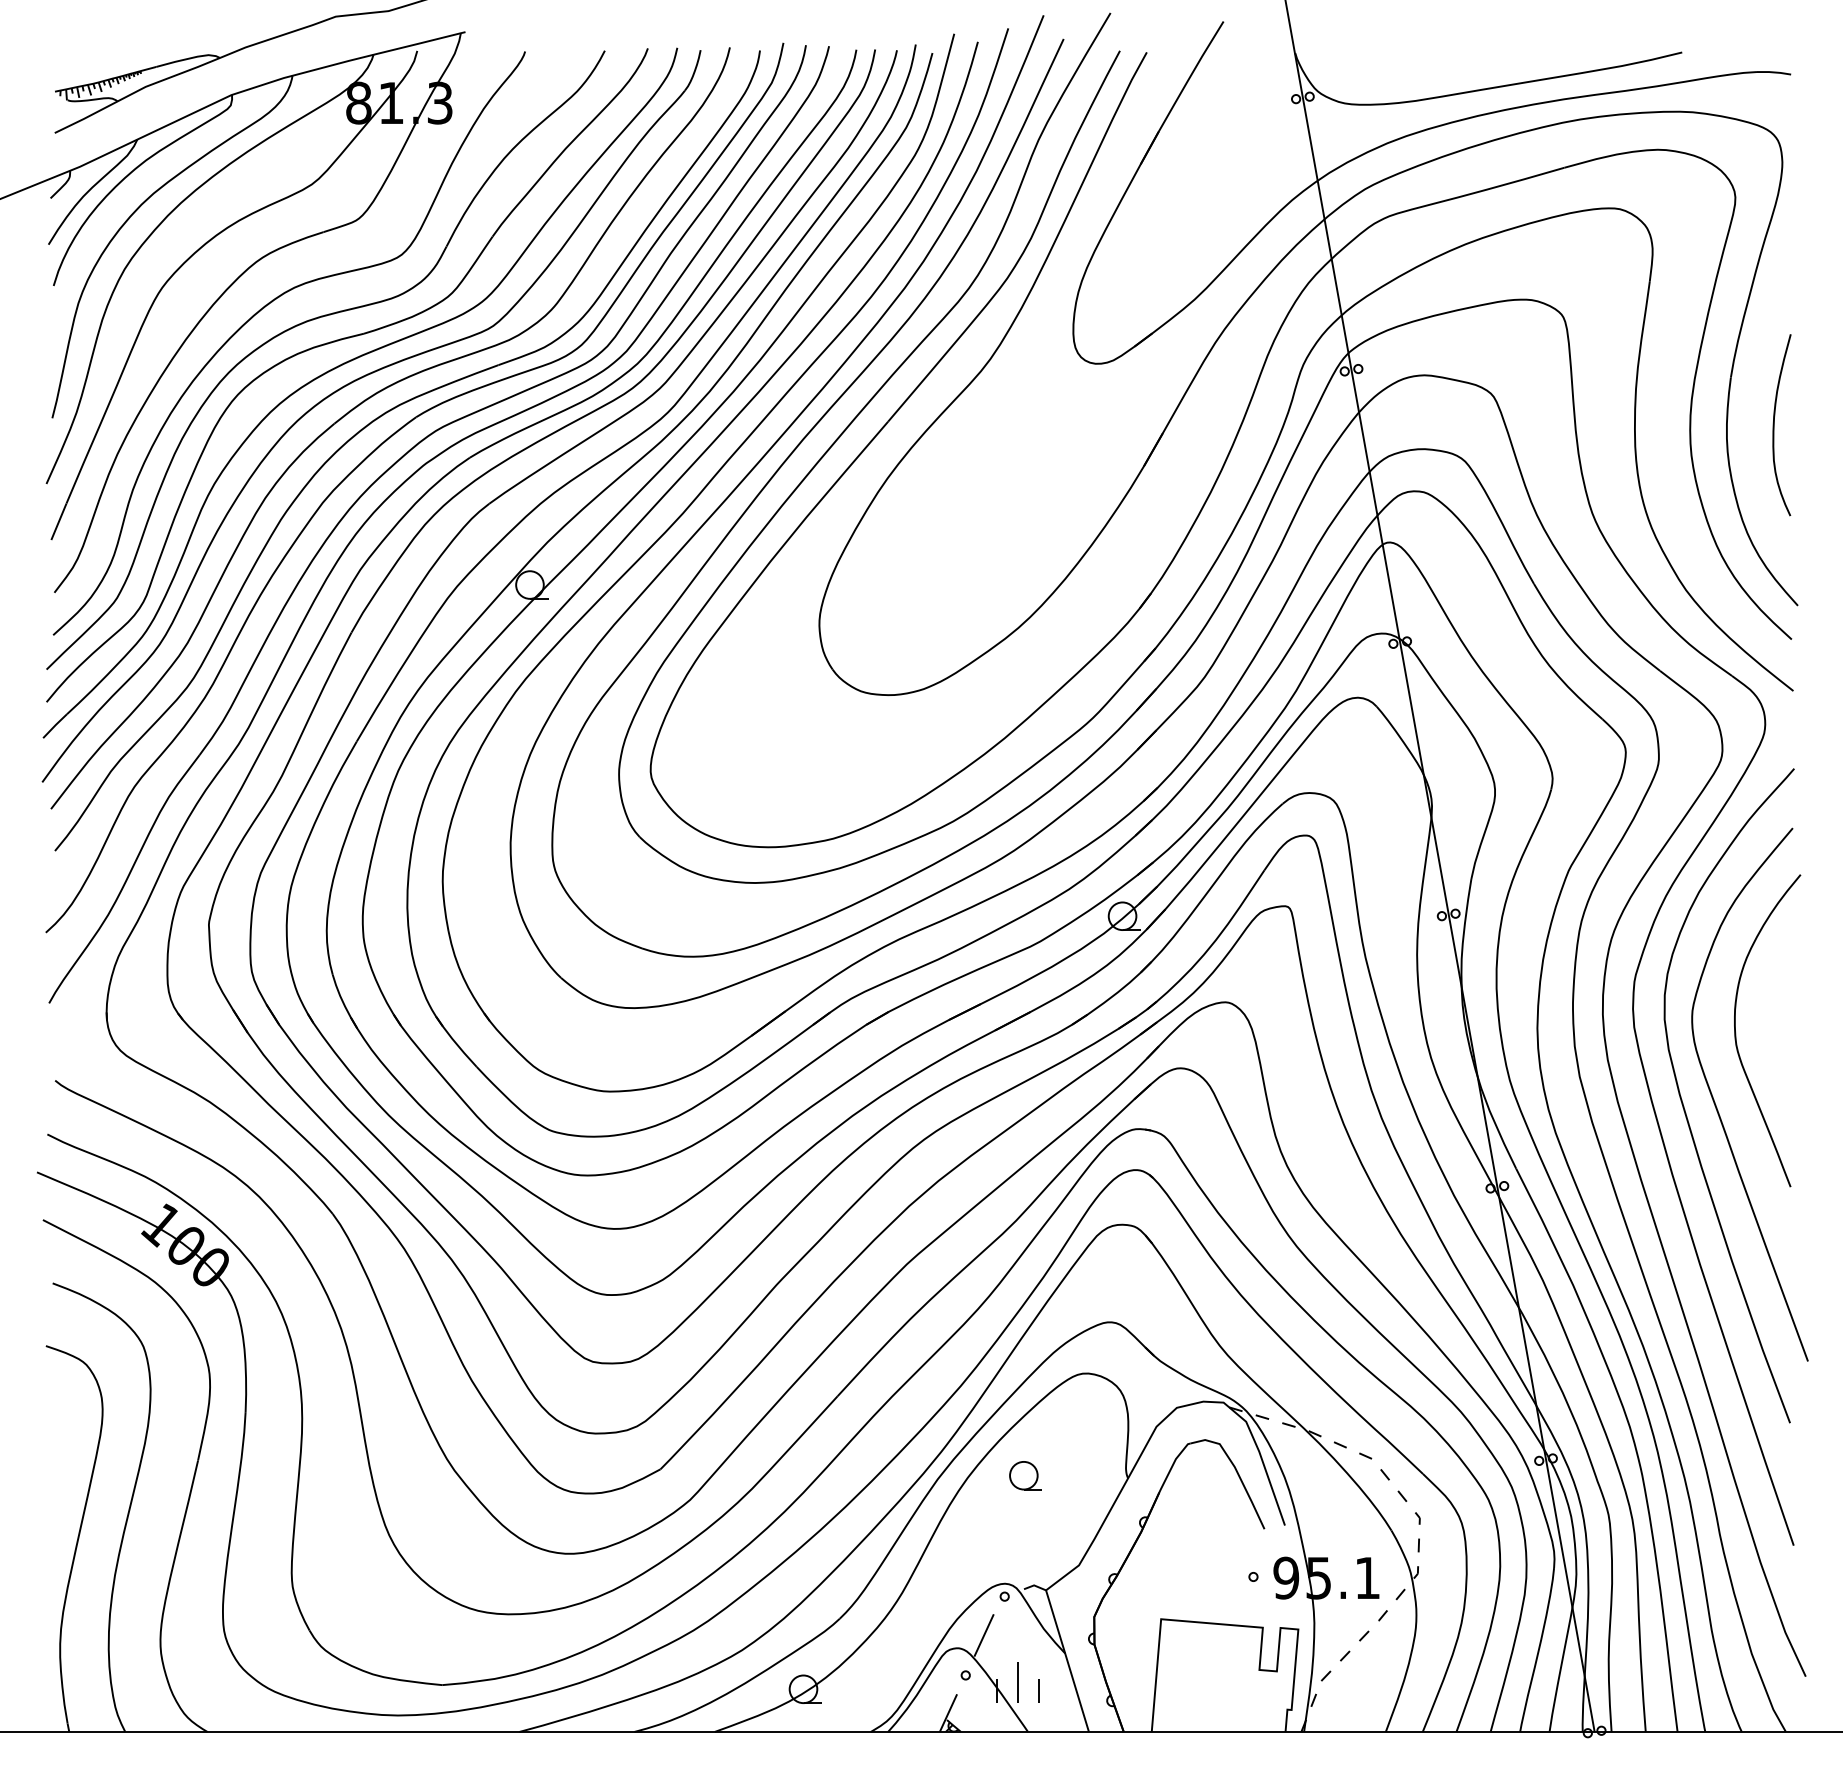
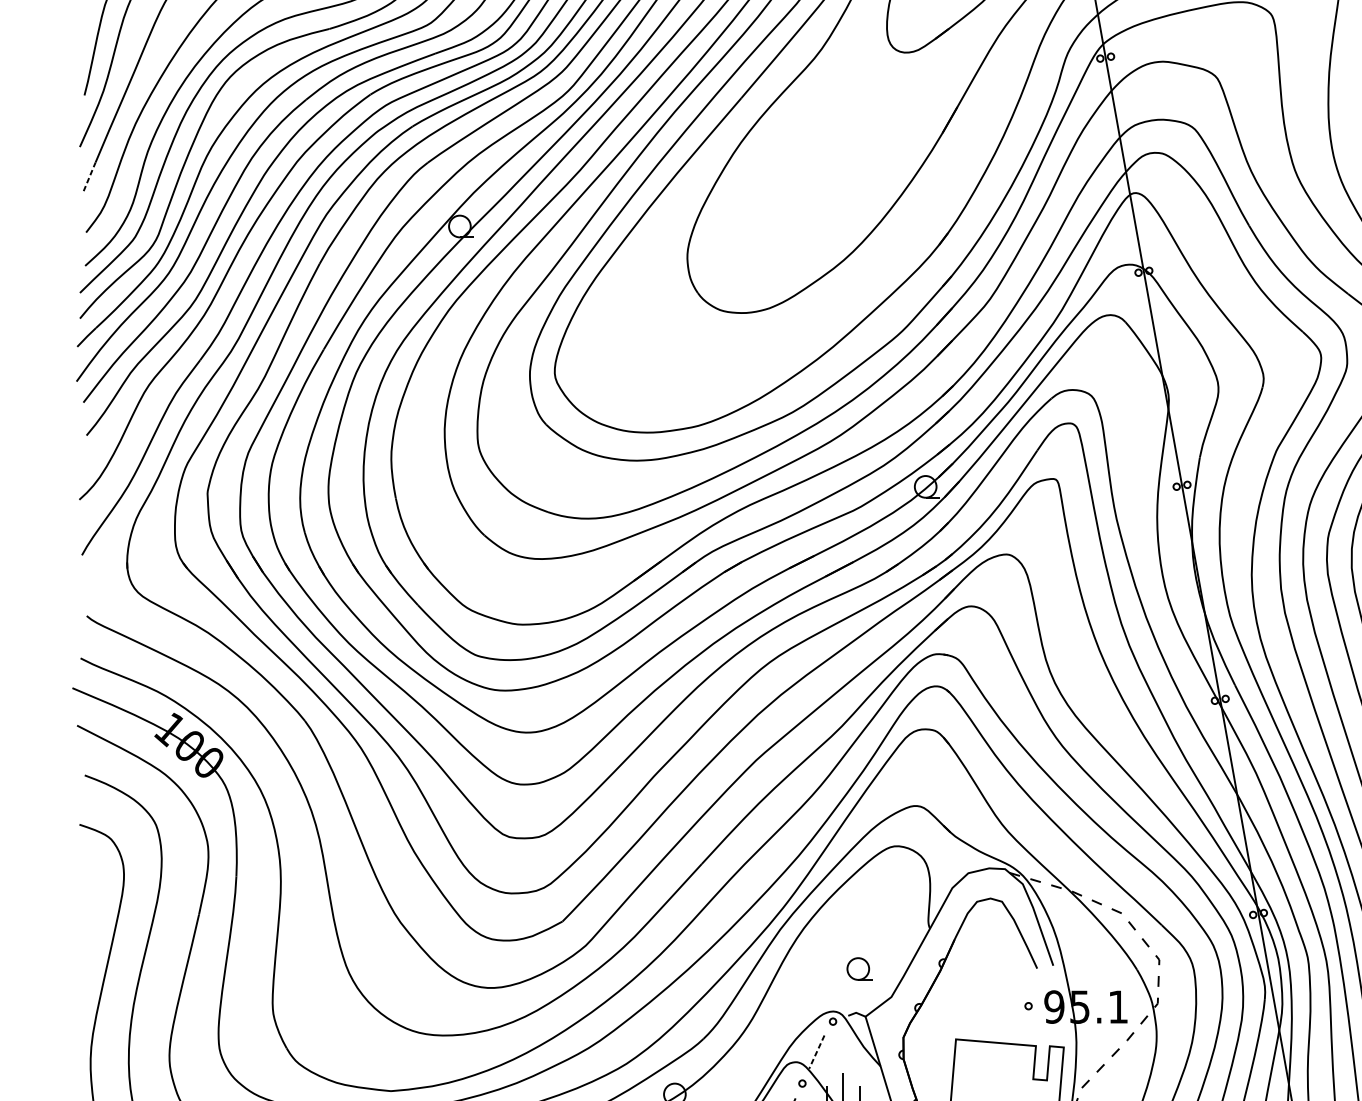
line: (58, 521) -> (89, 176), solid -> dashed
part: (1025, 1475) -> (859, 968), moved
line: (983, 1635) -> (816, 1052), solid -> dashed

